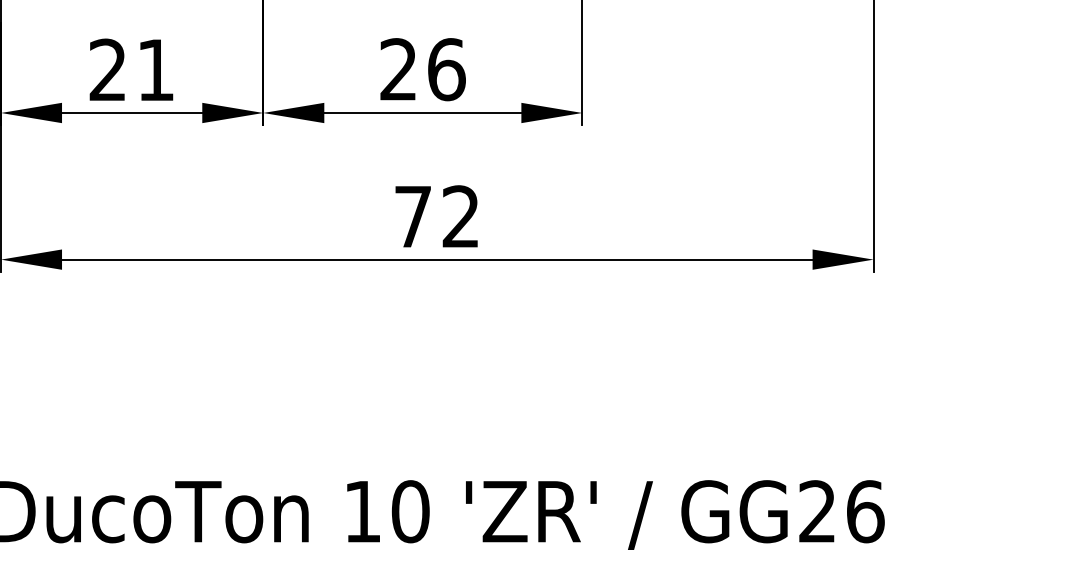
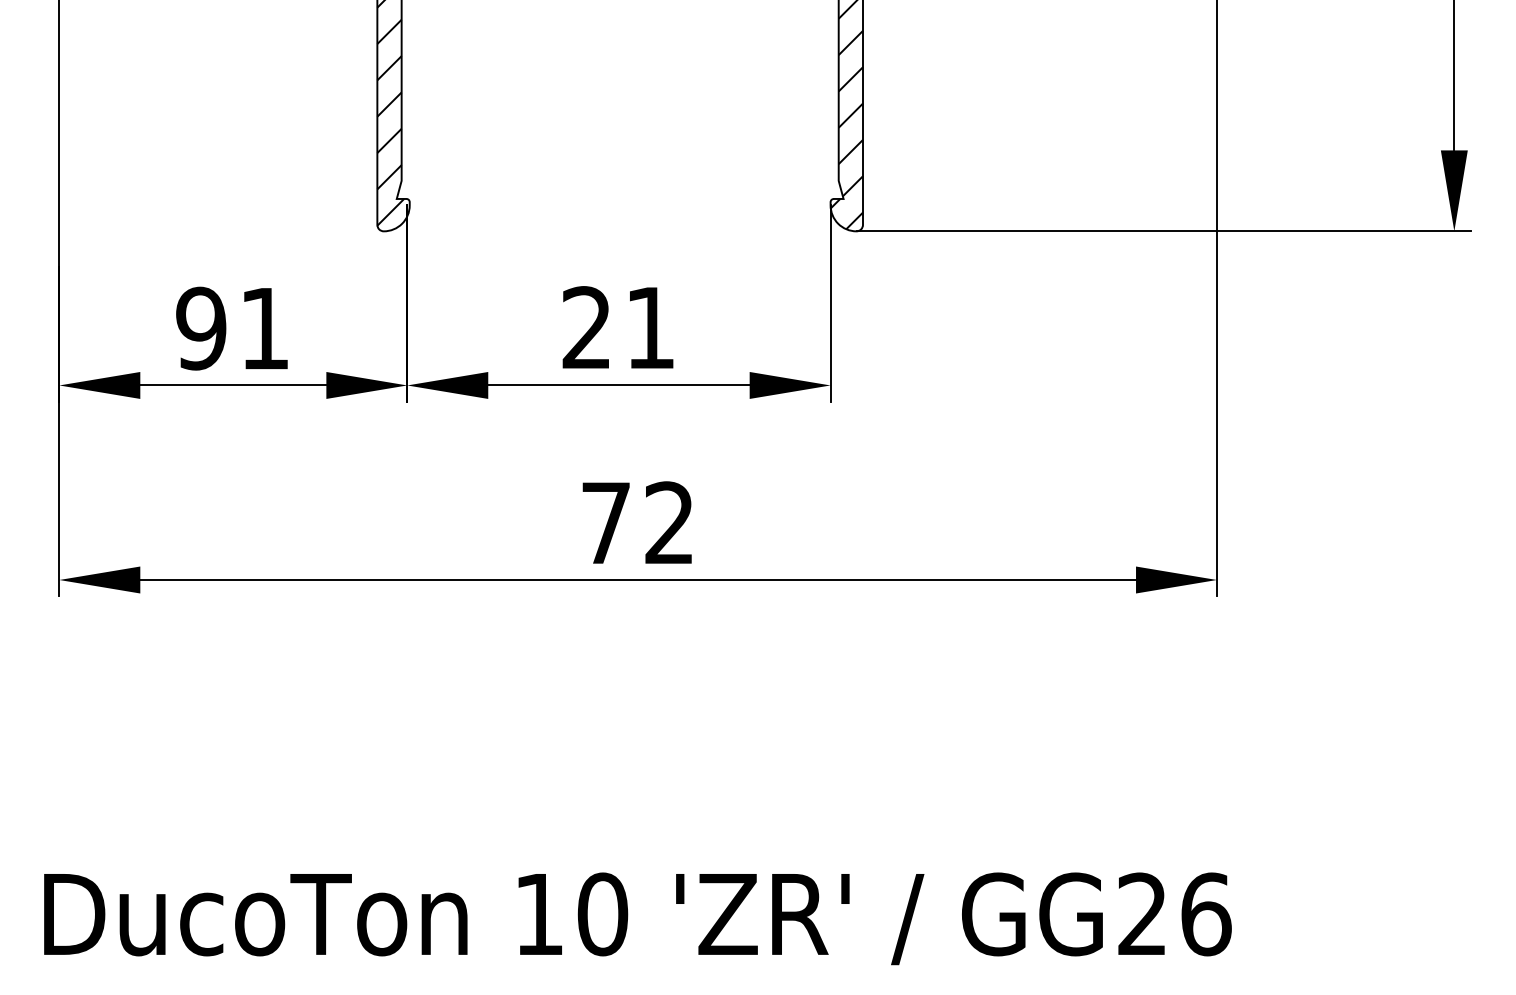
text: (447, 69) -> (651, 327), 26 -> 21
text: (108, 70) -> (201, 328), 21 -> 91

